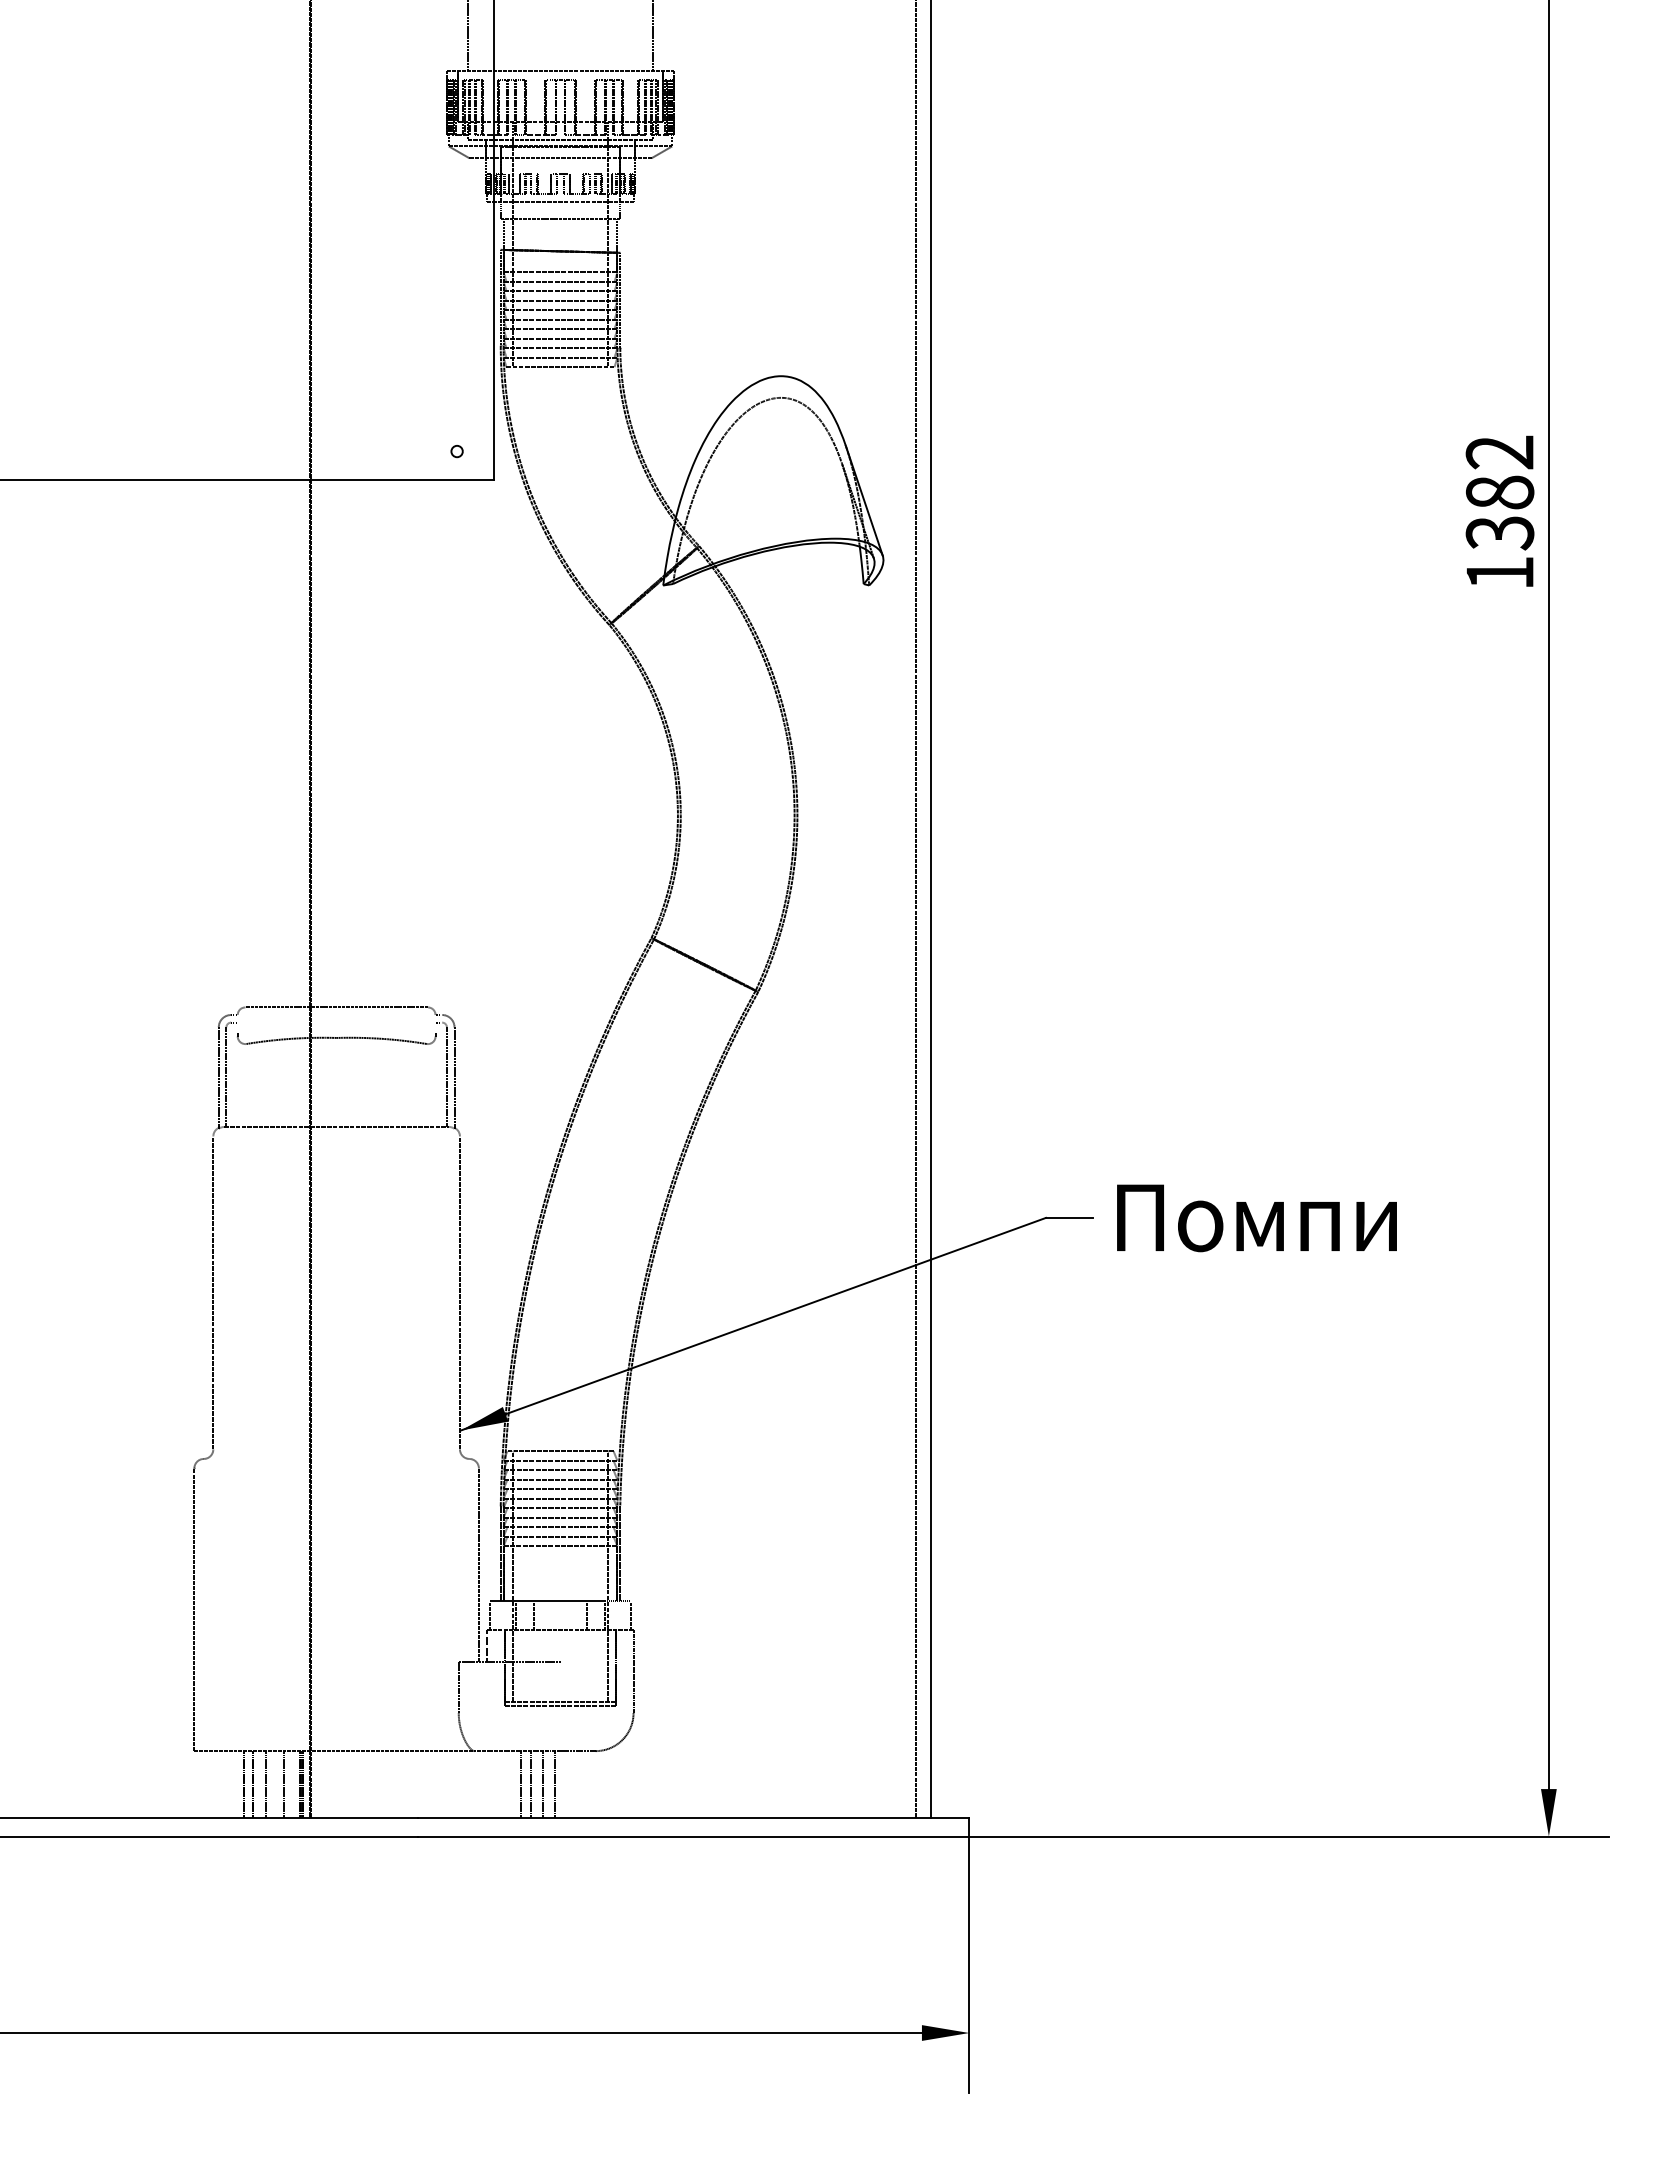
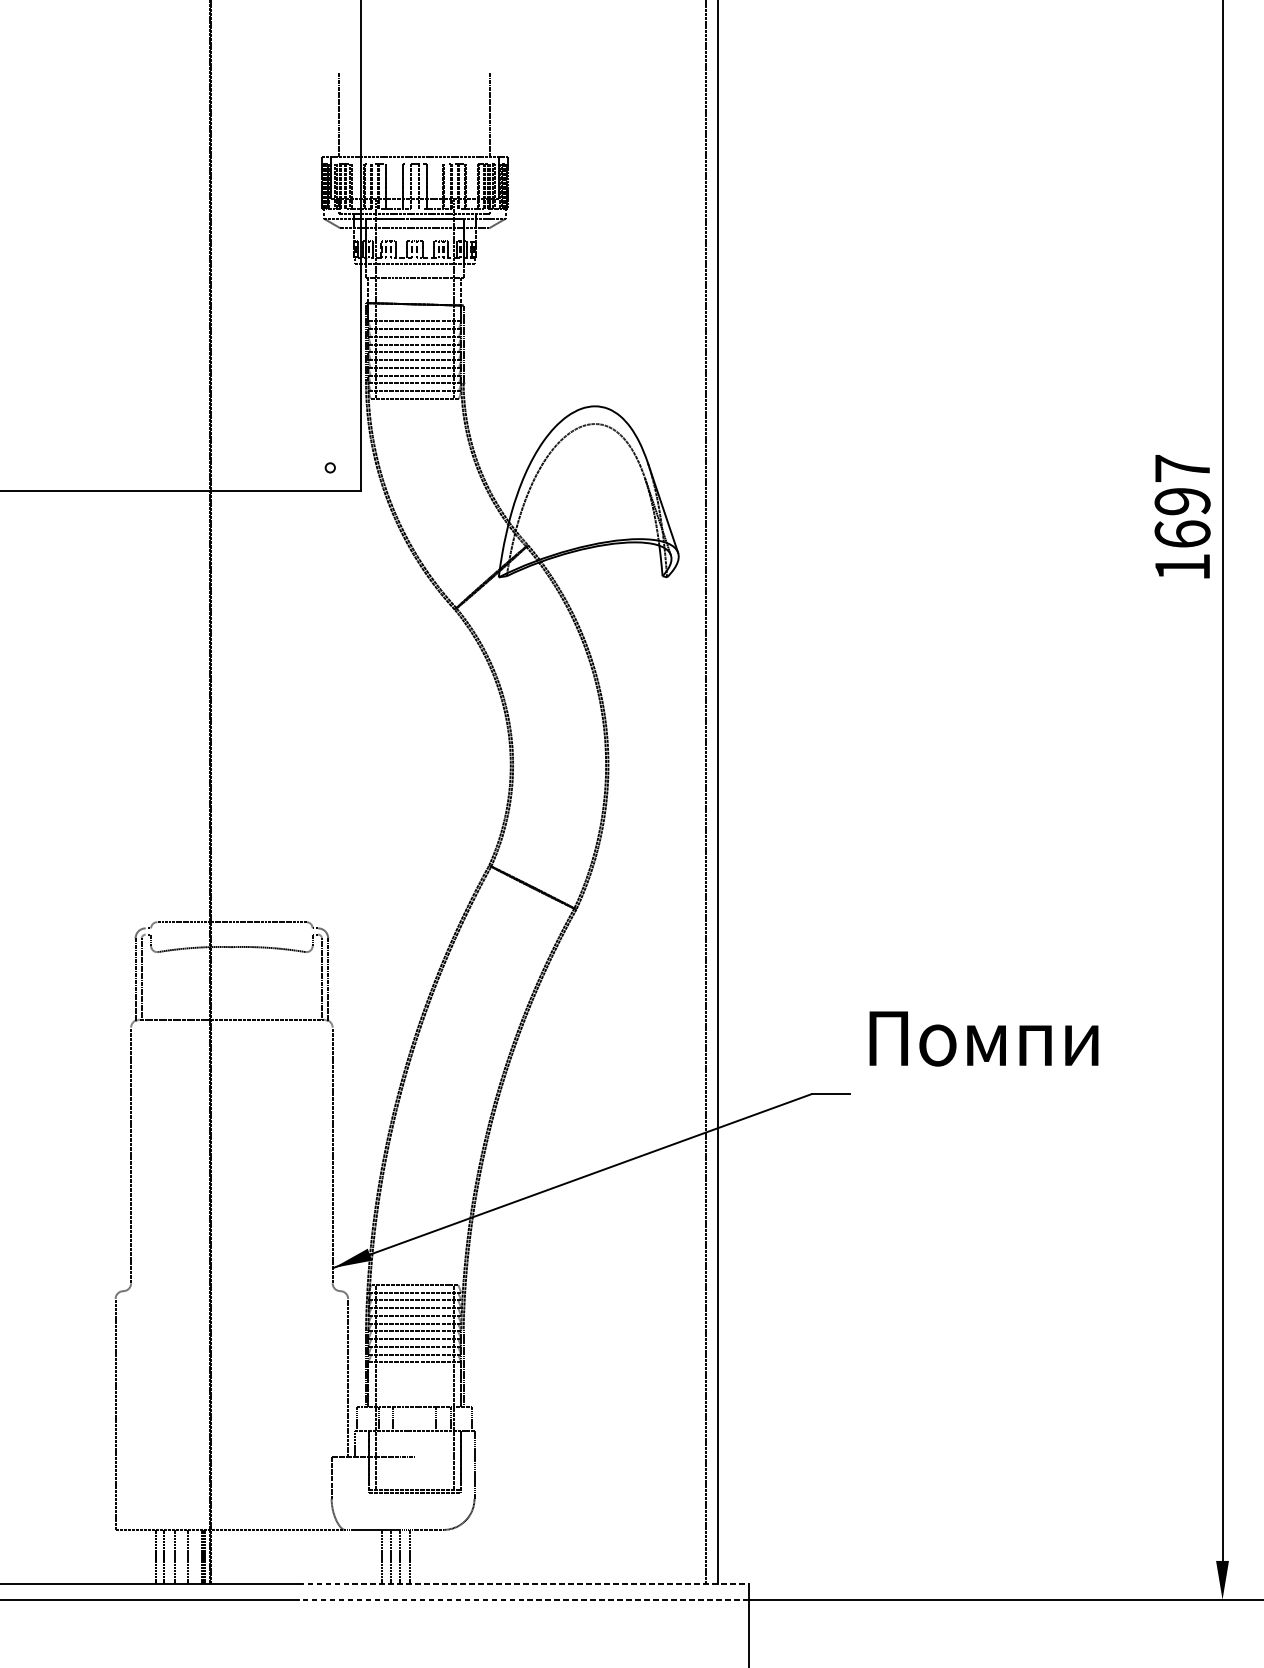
text: (1499, 492) -> (1182, 501), 1382 -> 1697
text: (1256, 1218) -> (983, 1039), moved
line: (693, 1817) -> (523, 1584), solid -> dashed
line: (693, 1836) -> (523, 1599), solid -> dashed

